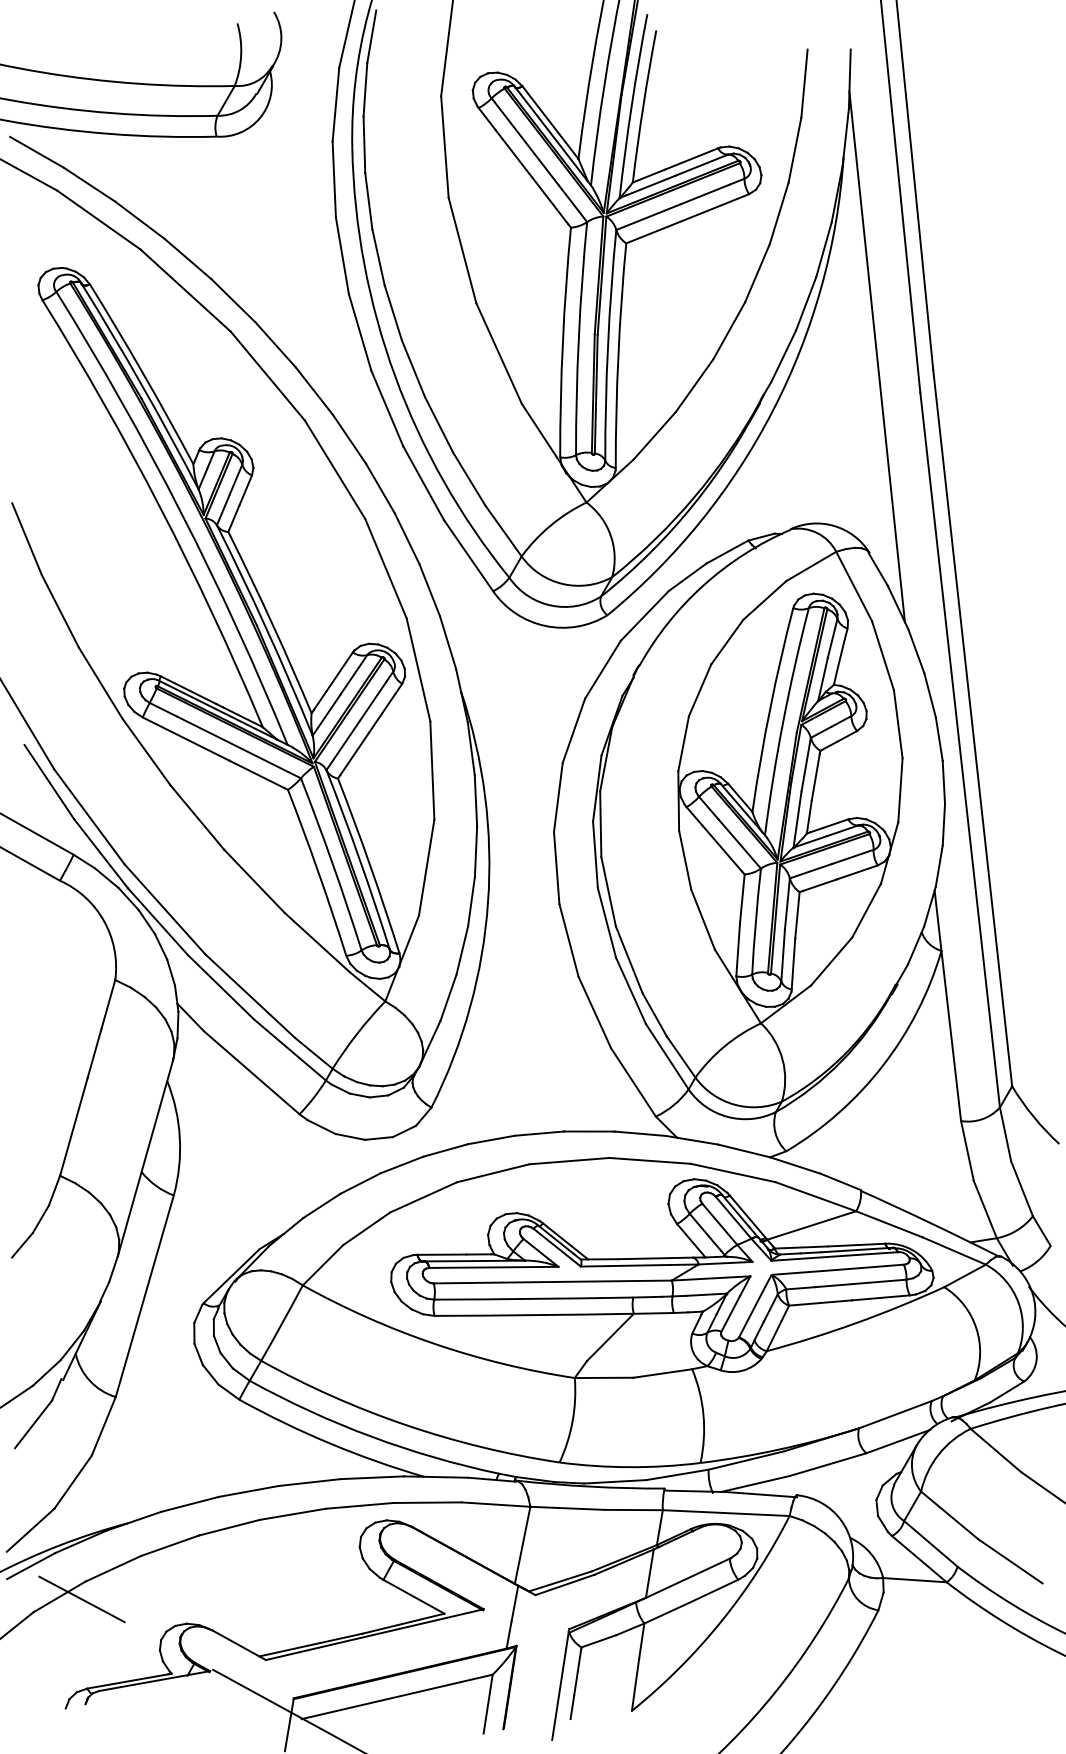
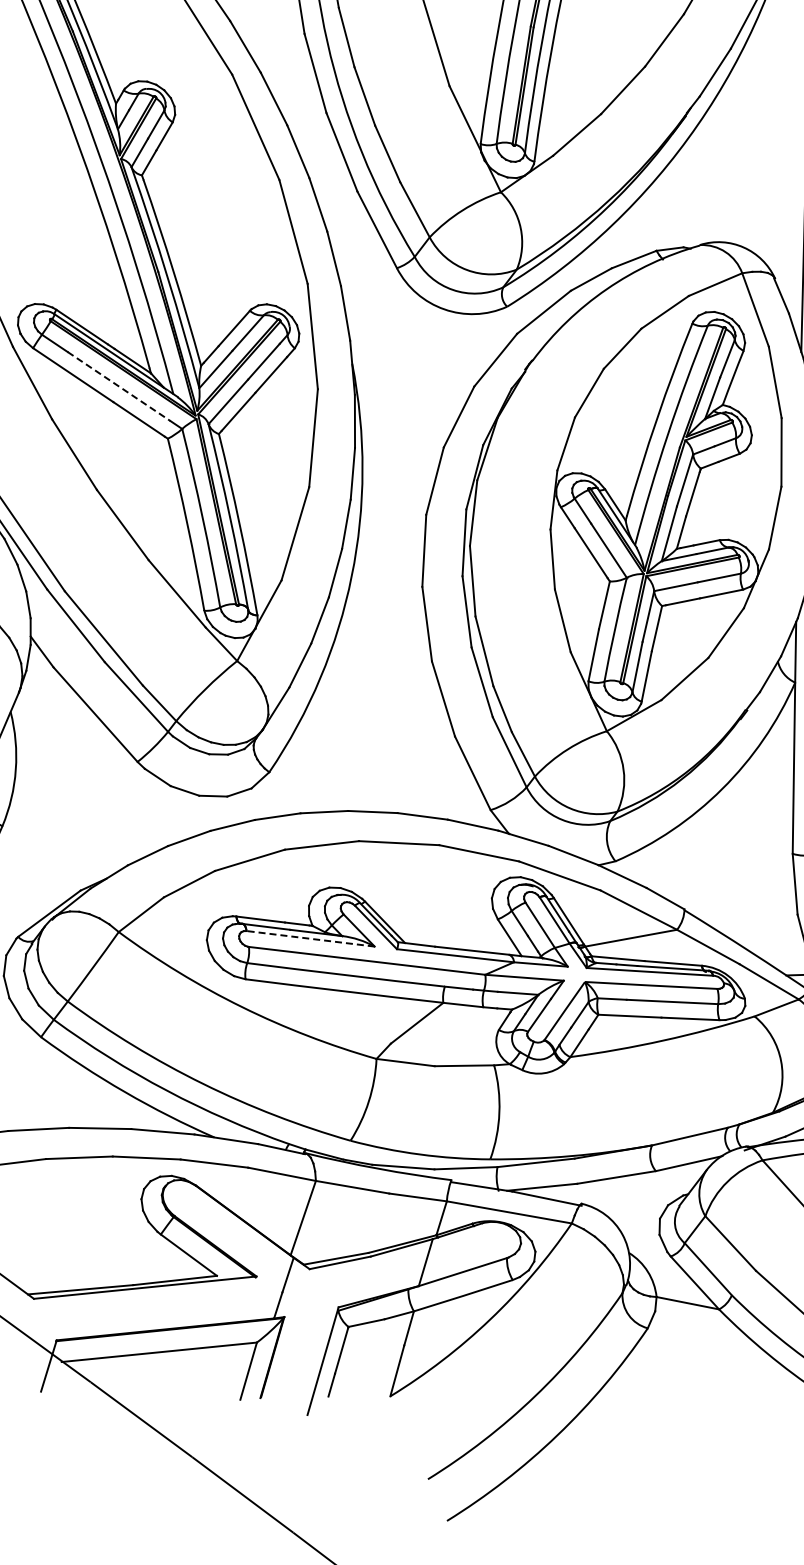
line: (232, 744) -> (118, 386), solid -> dashed
line: (493, 1267) -> (310, 938), solid -> dashed

